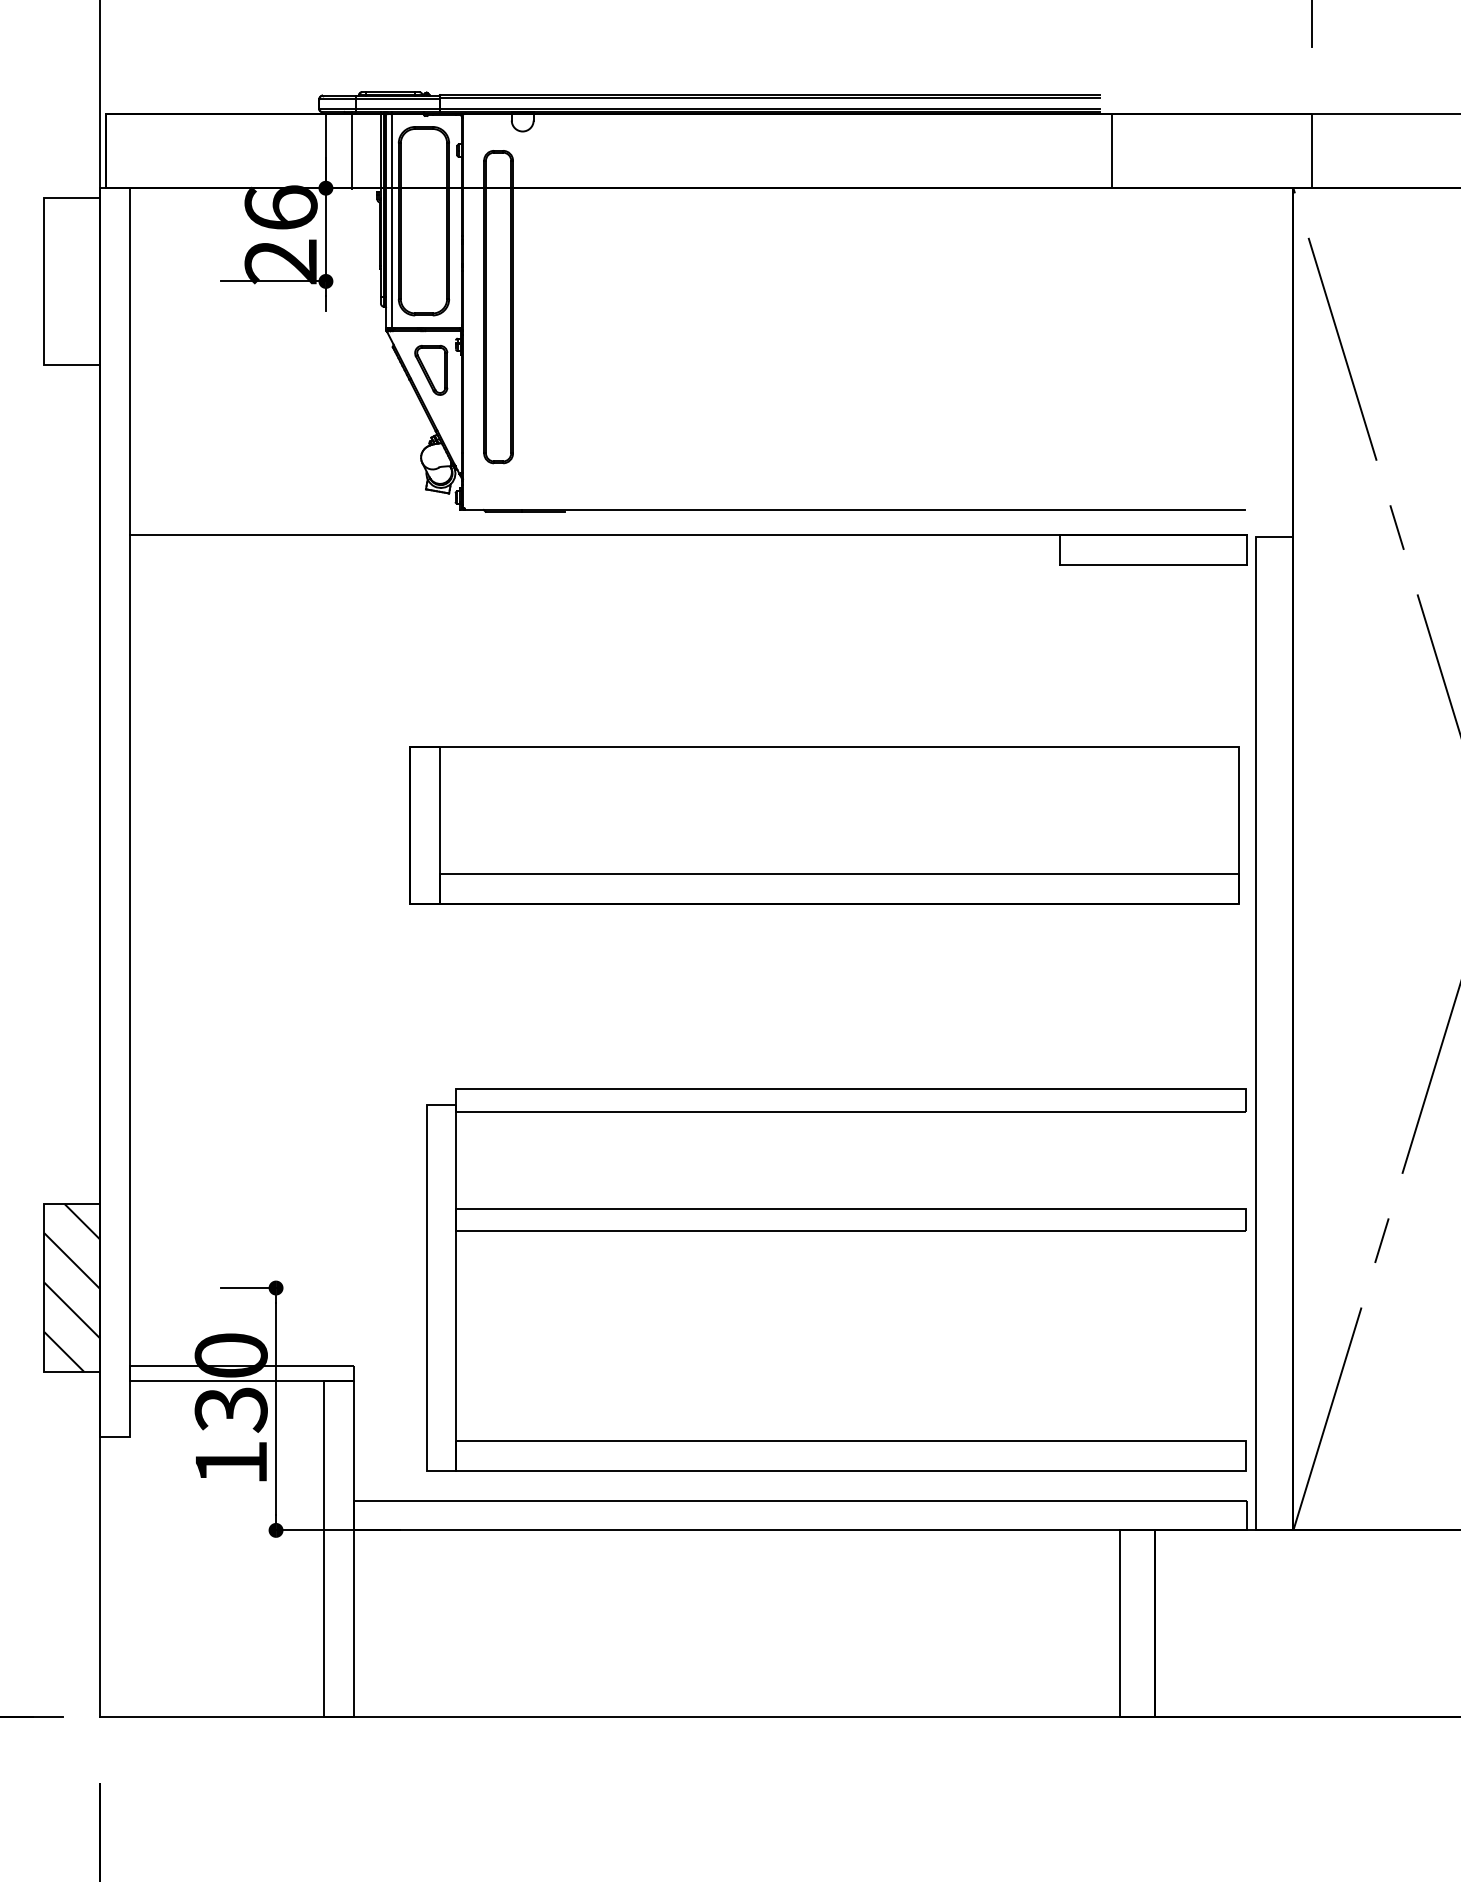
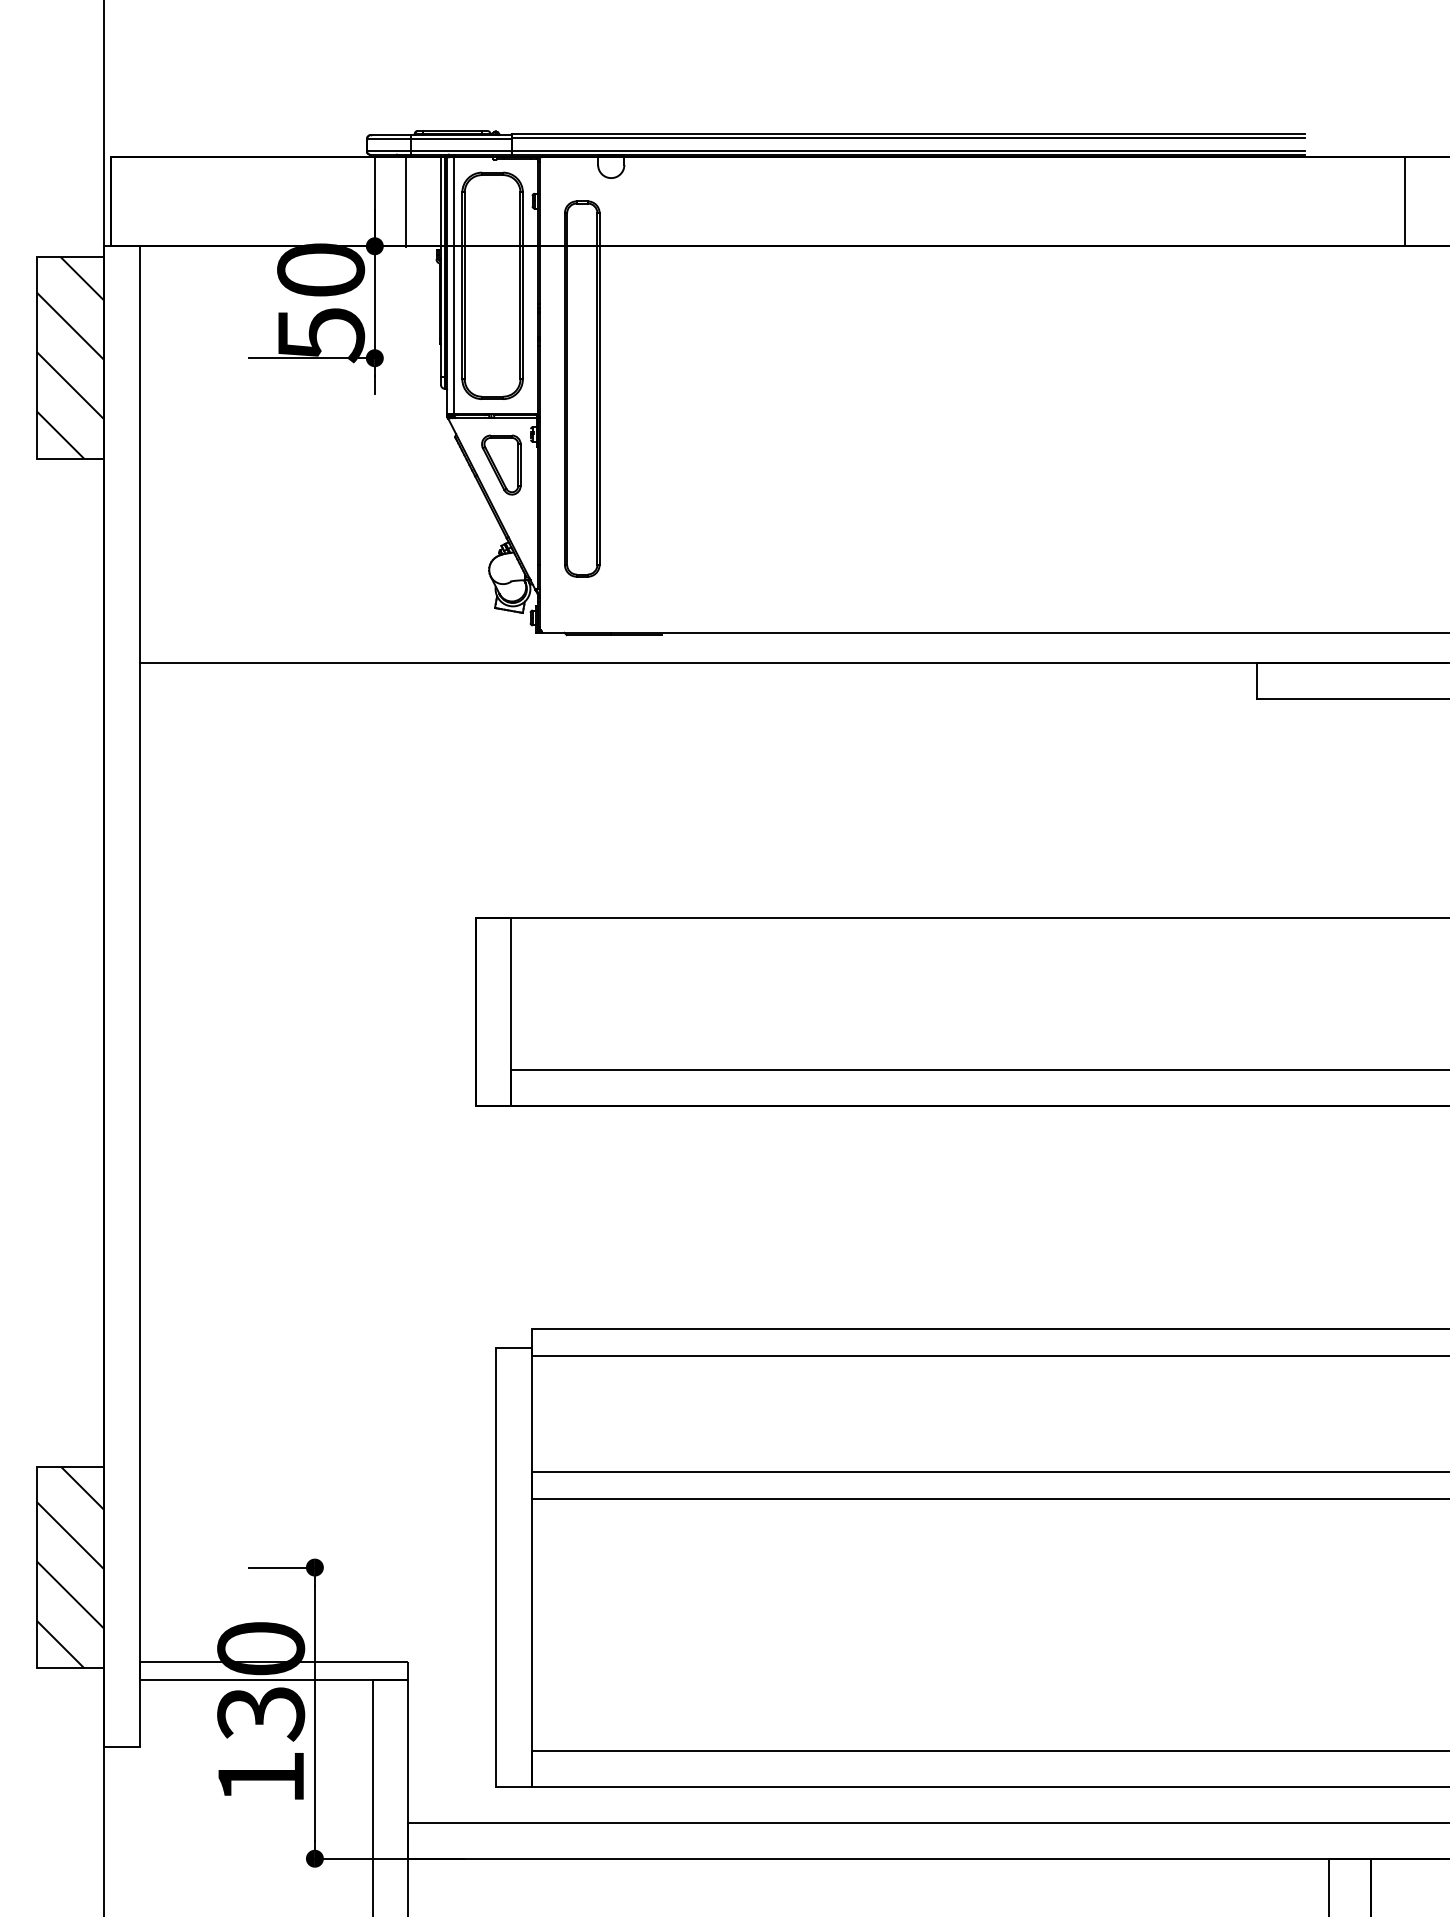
line: (1112, 150) -> (1405, 200), moved
text: (280, 235) -> (320, 303), 26 -> 50
hatch: (72, 281) -> (70, 358), added

